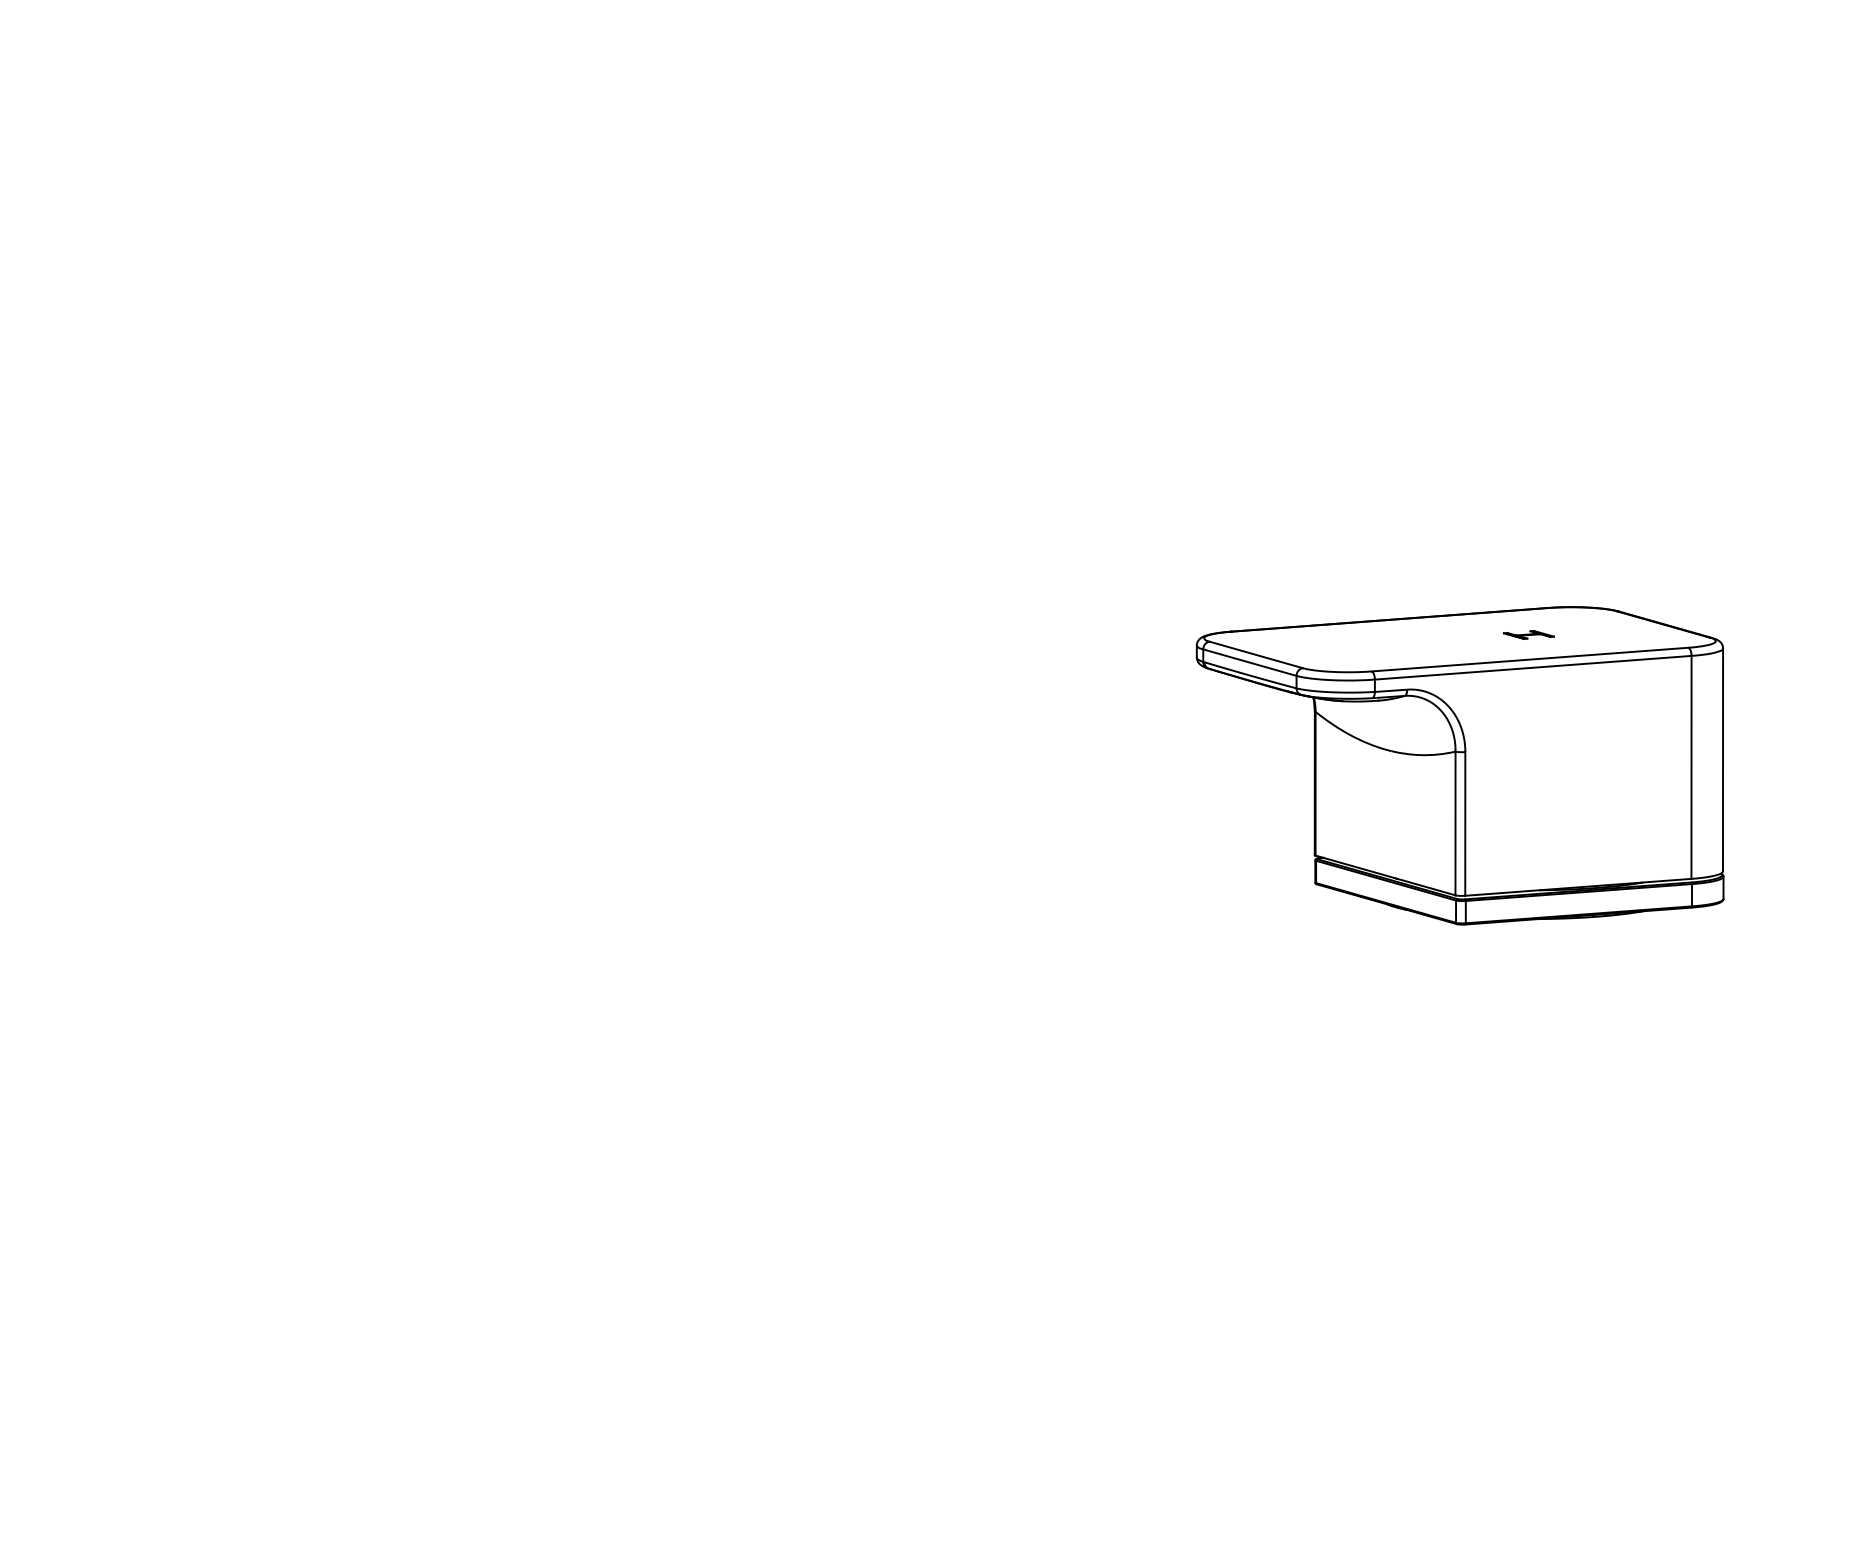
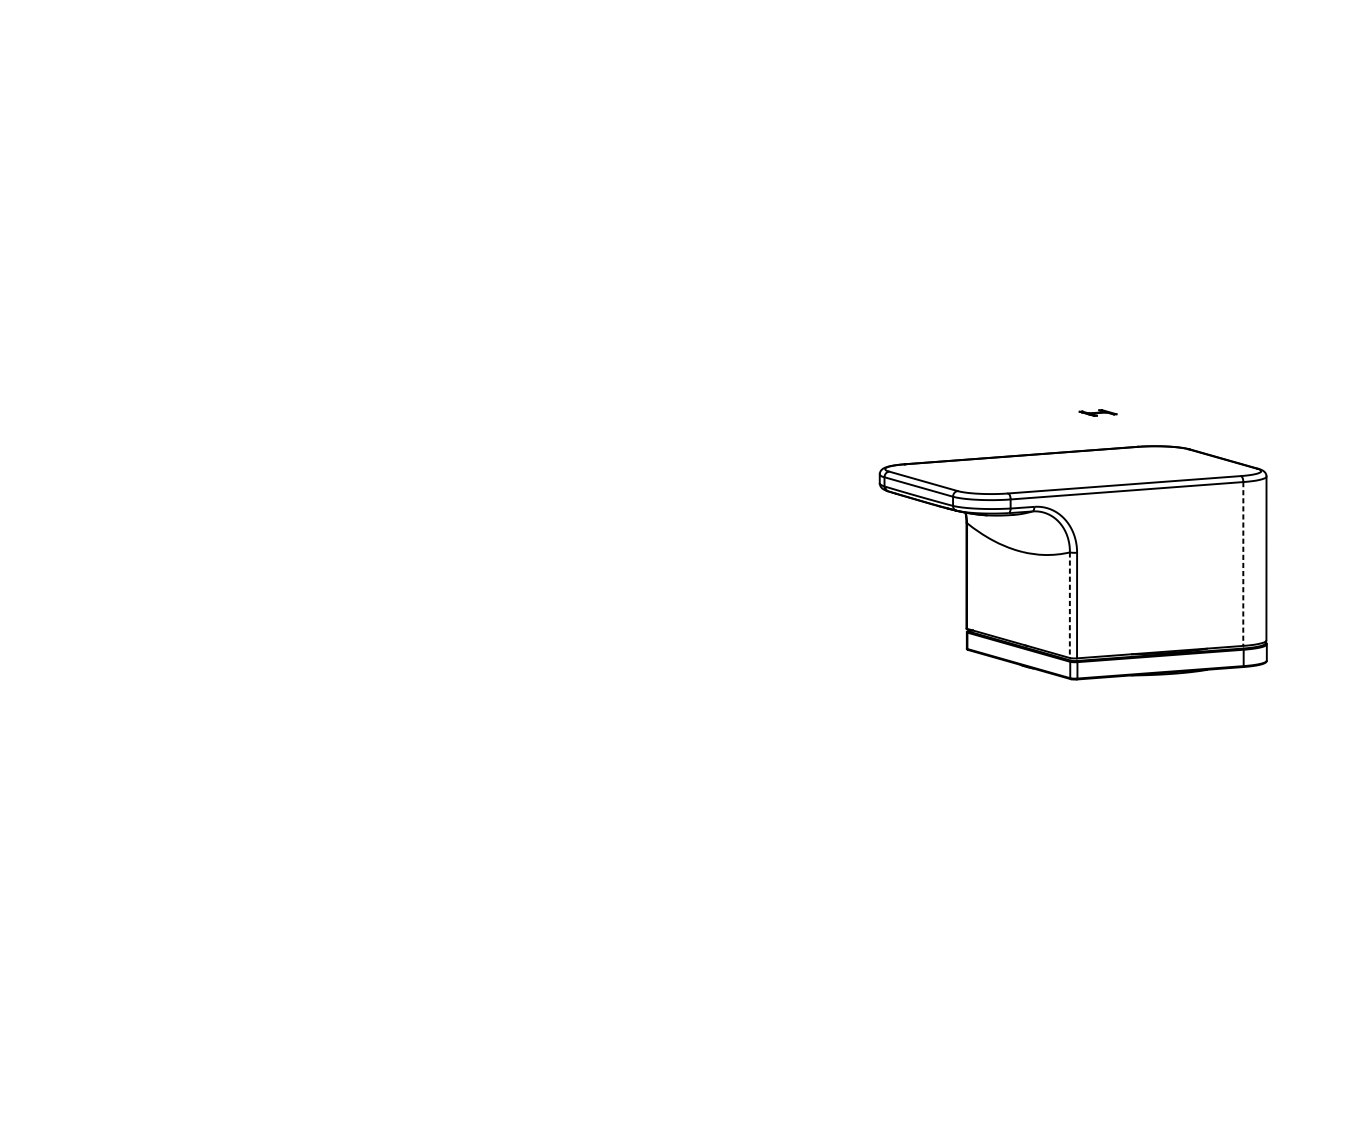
part: (1528, 634) -> (1097, 412), moved
line: (1691, 767) -> (1243, 564), solid -> dashed
line: (1455, 823) -> (1069, 605), solid -> dashed

